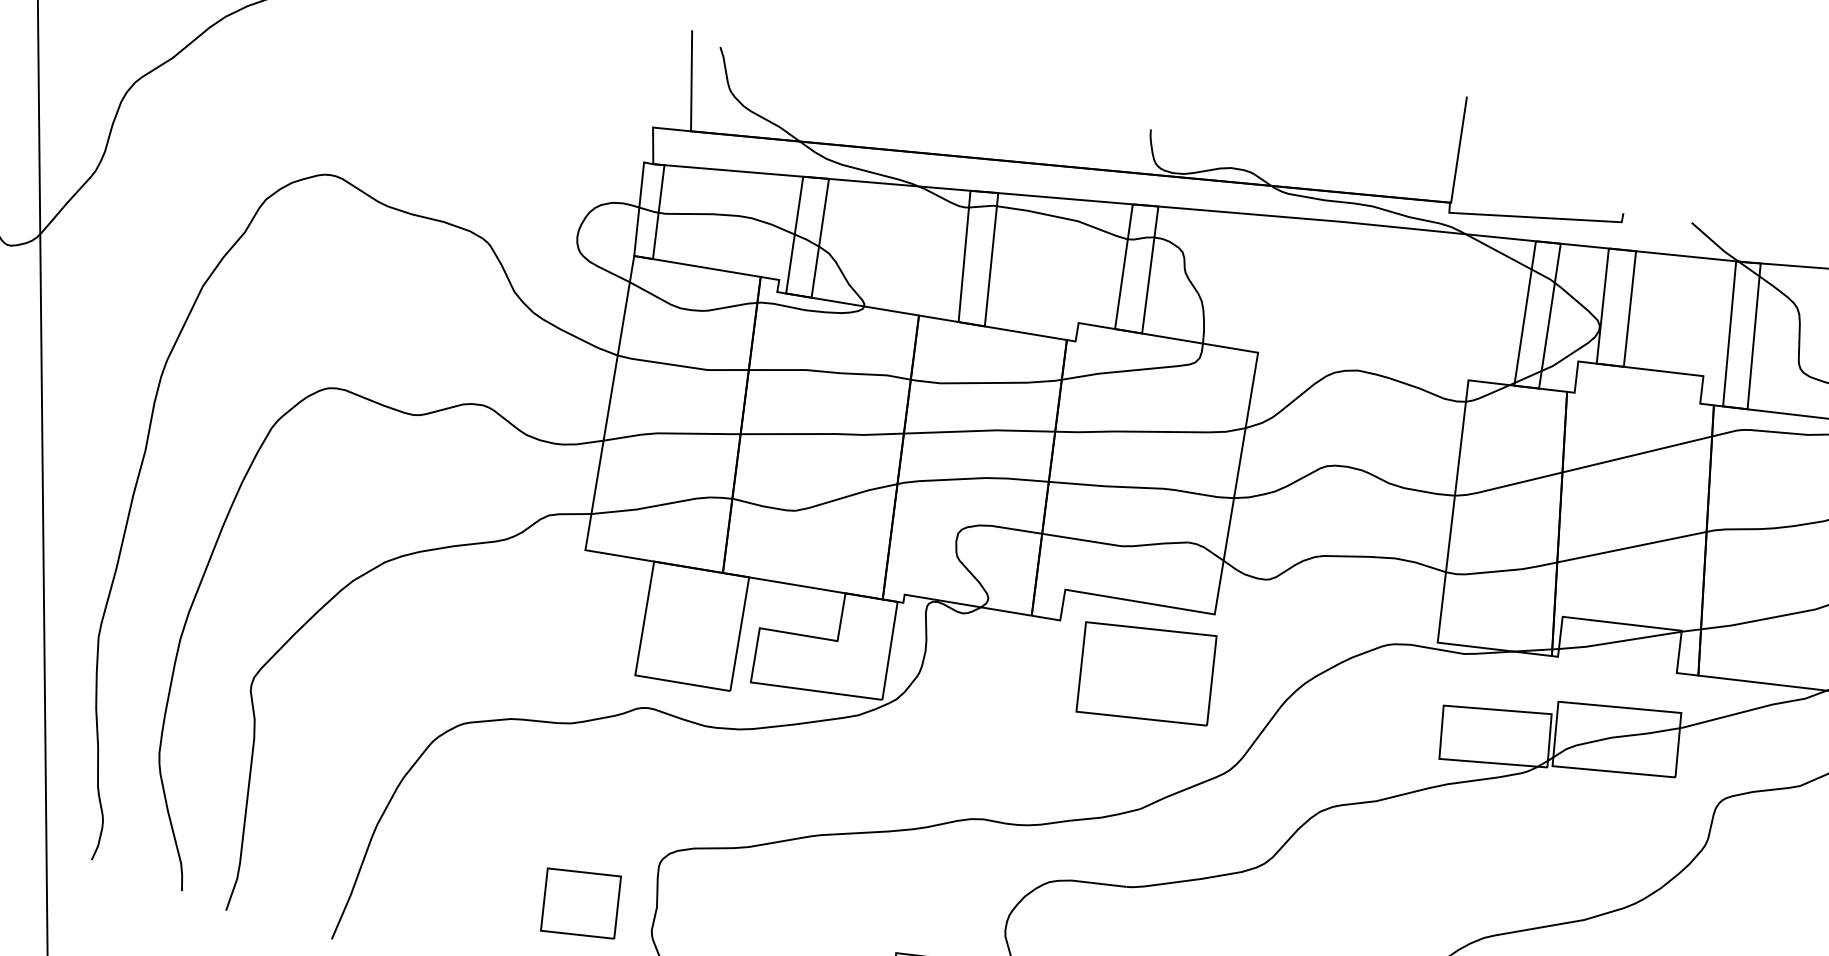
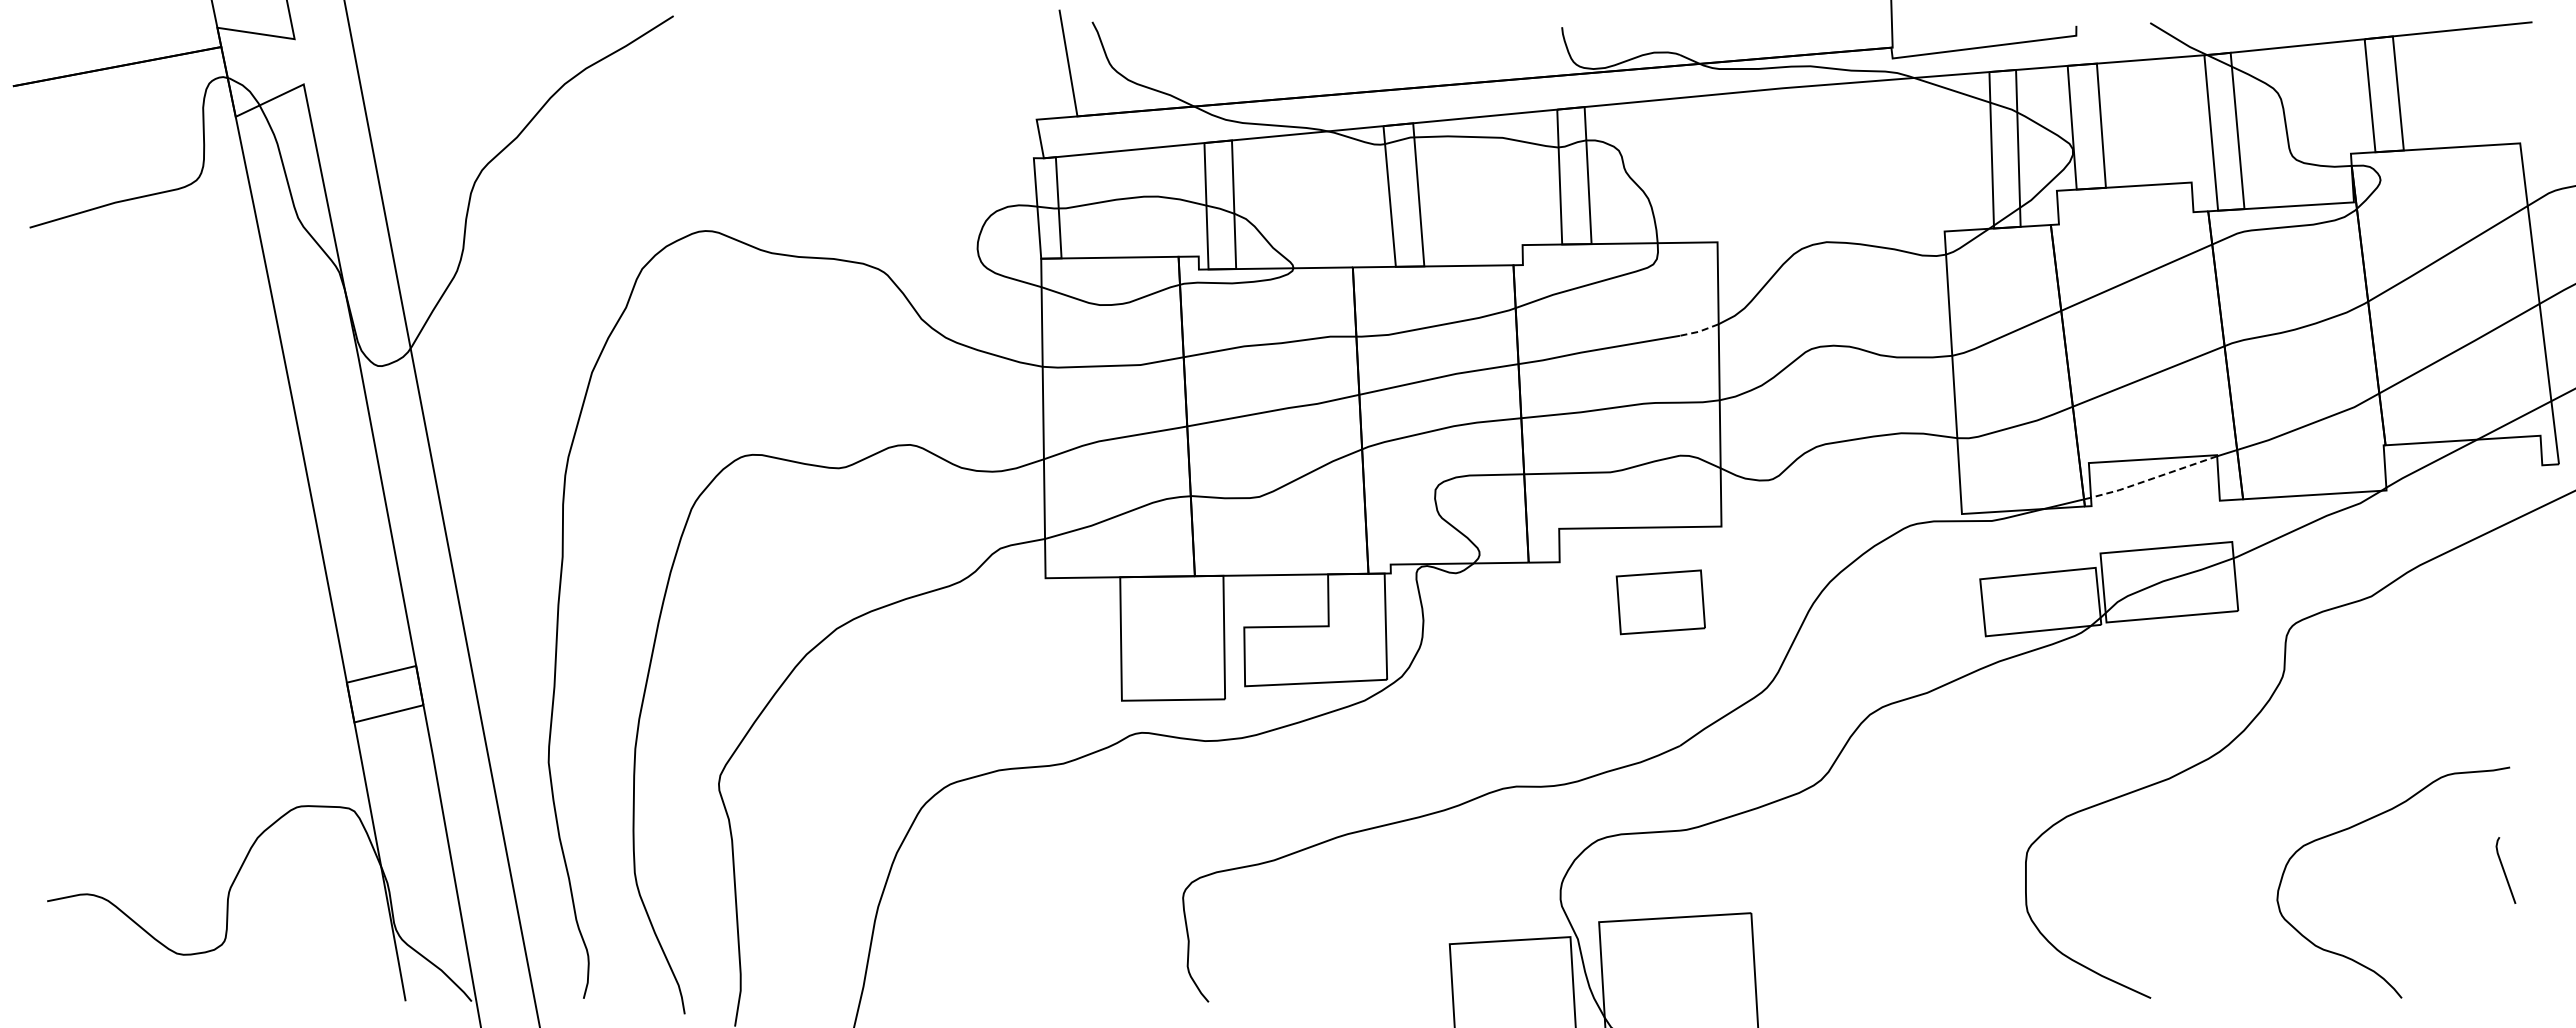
line: (1225, 431) -> (1698, 331), solid -> dashed
line: (1619, 641) -> (2153, 478), solid -> dashed
part: (1146, 674) -> (1660, 602), size x0.6
part: (580, 903) -> (1107, 951), removed

